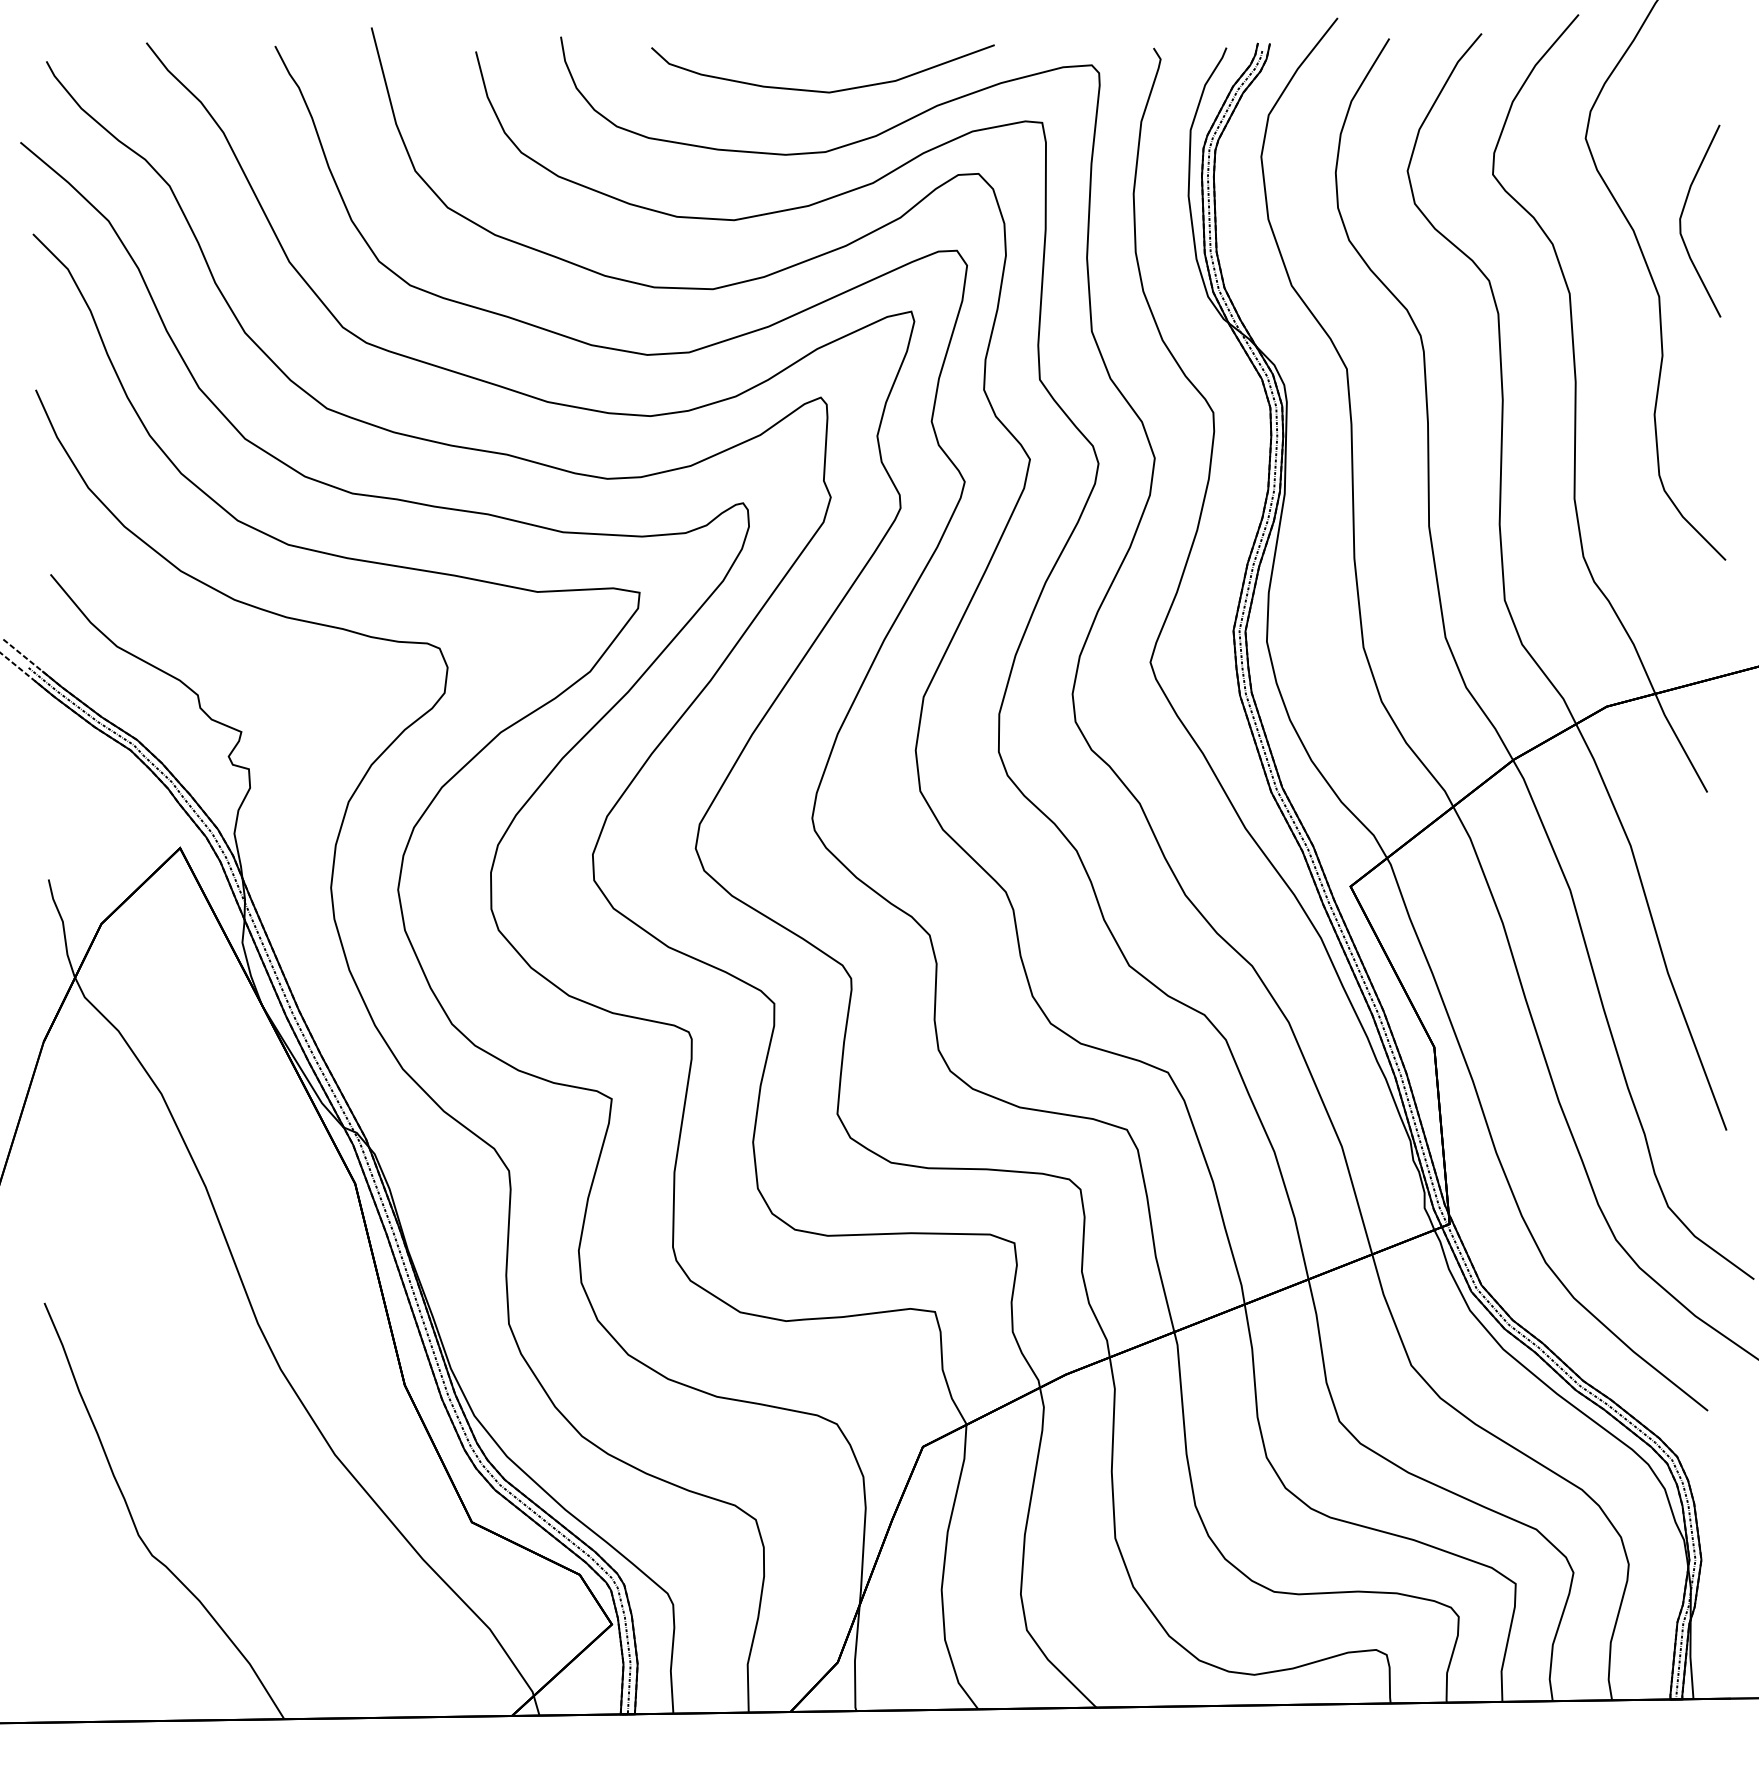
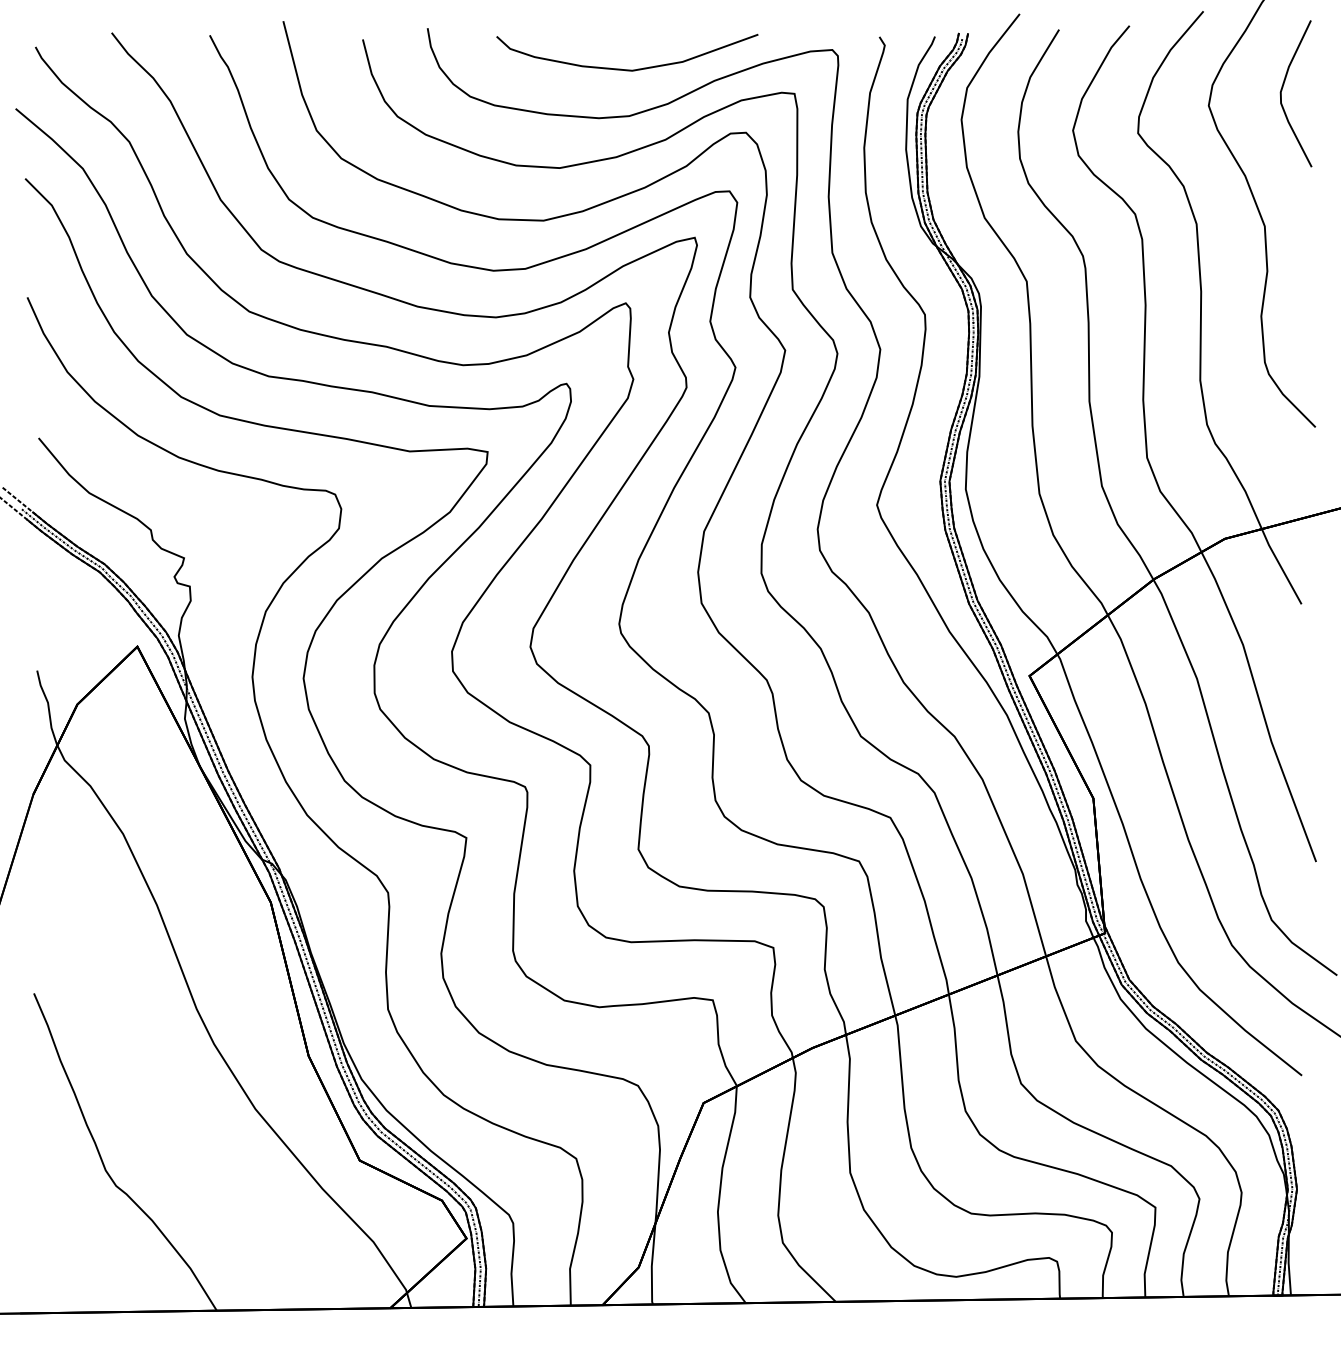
curve: (1682, 216) -> (1282, 90), moved

